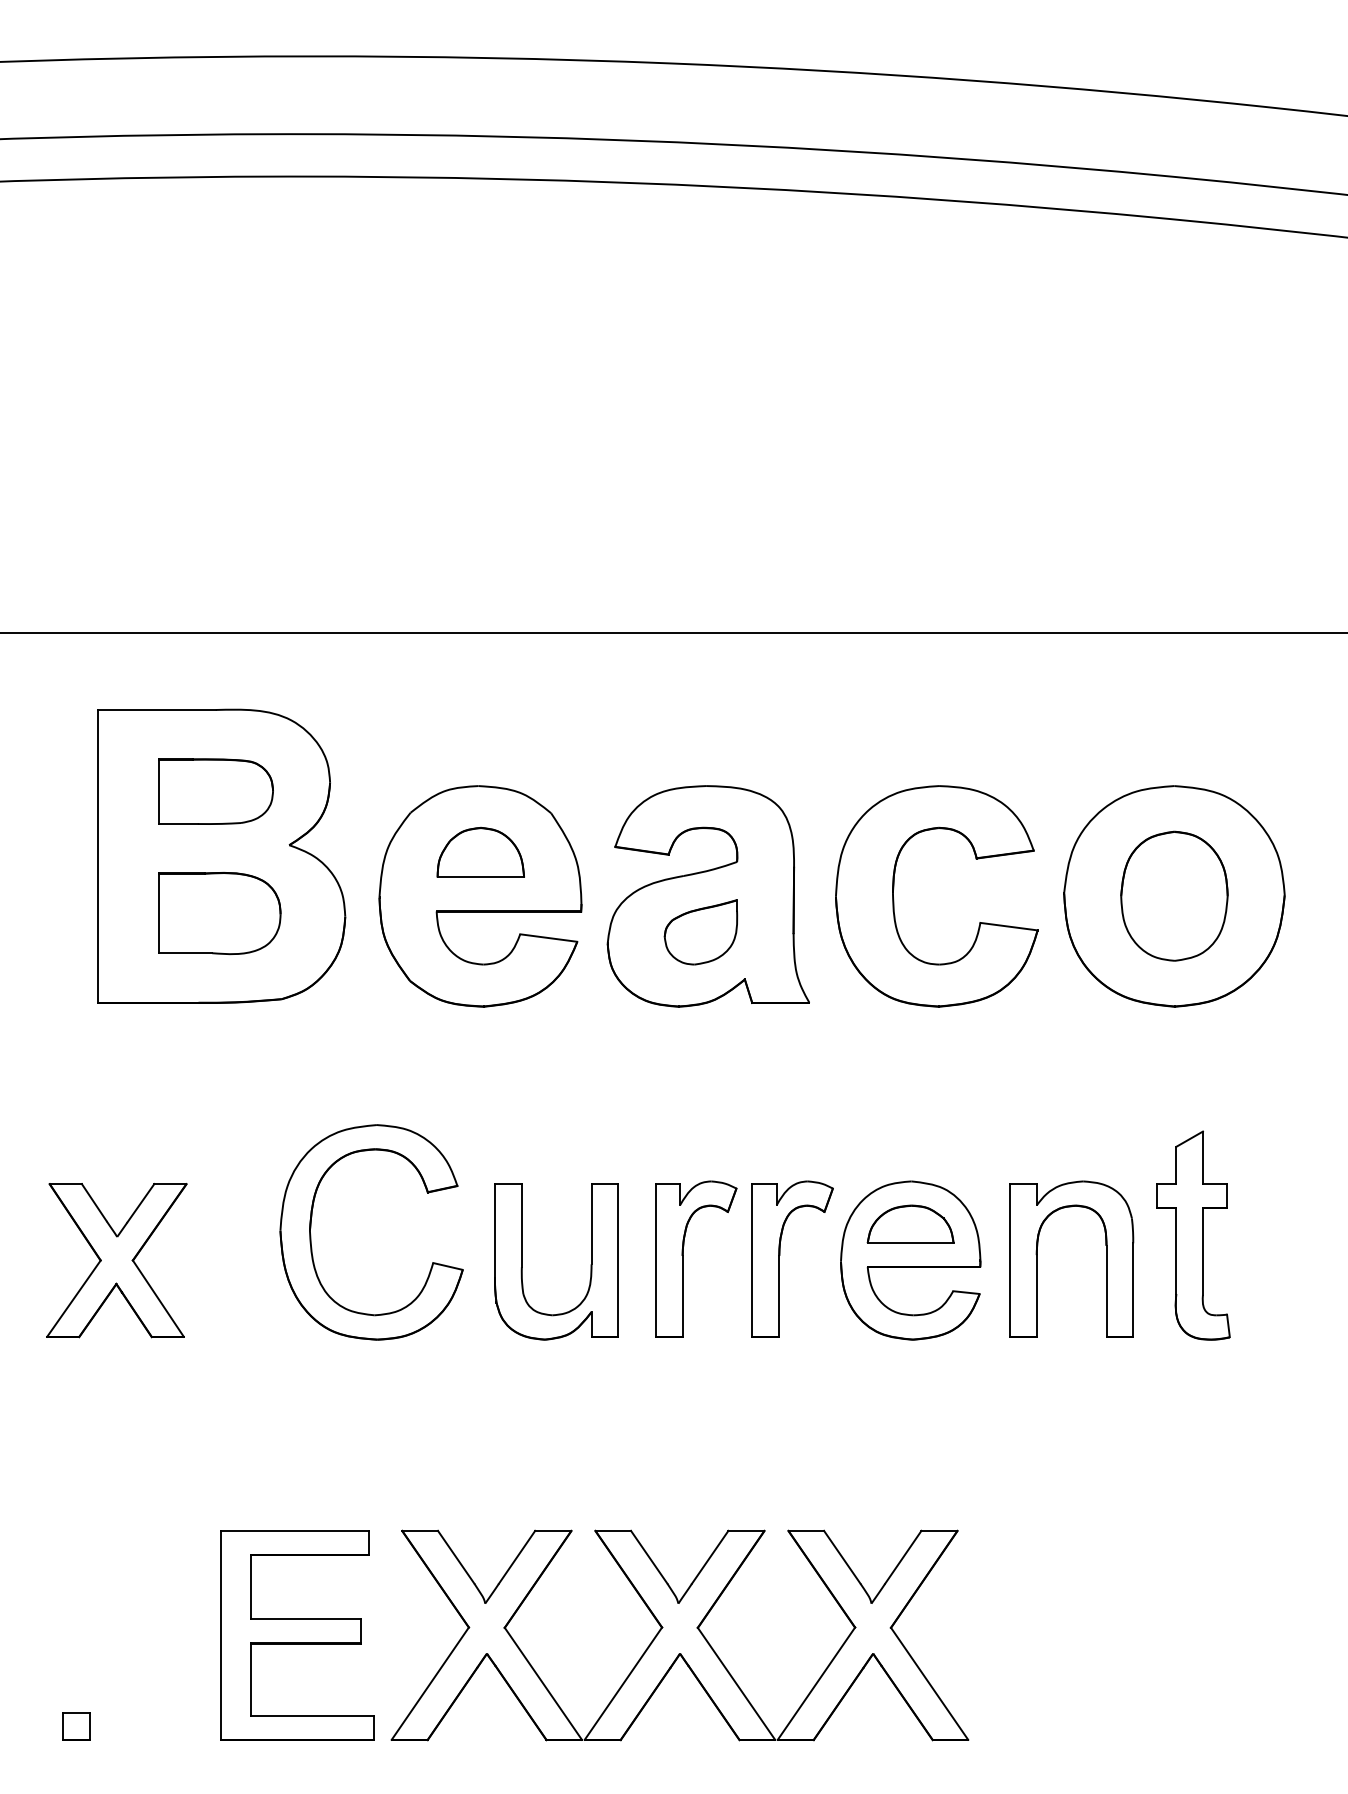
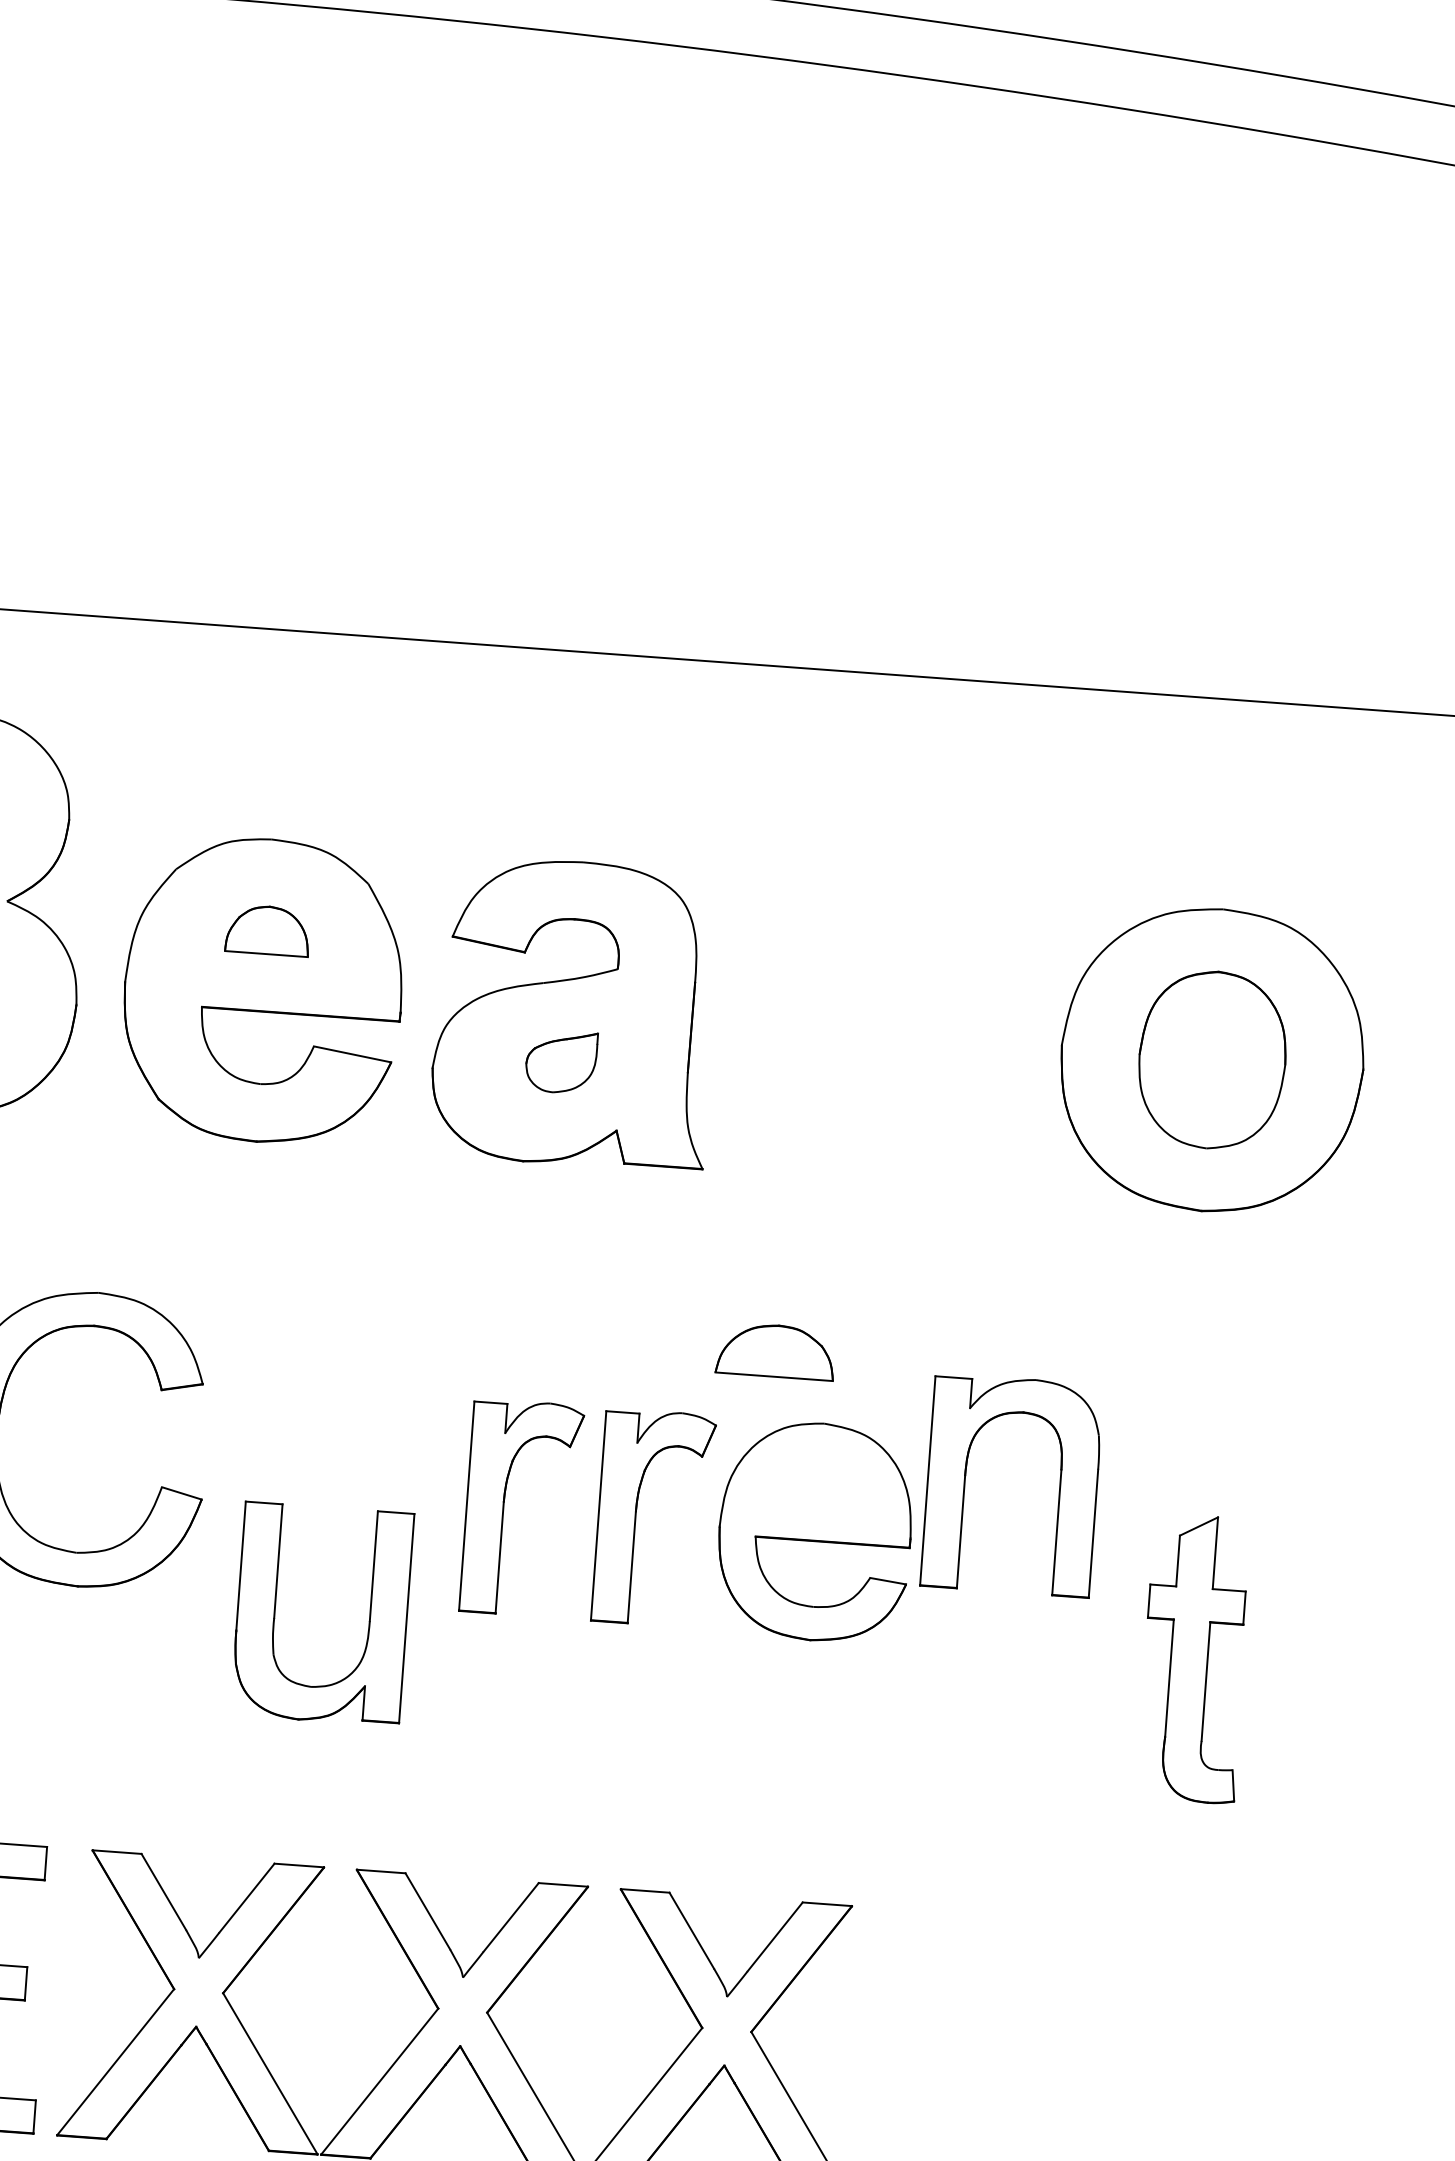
part: (480, 851) -> (267, 929), size x0.7
part: (894, 899) -> (829, 1036), removed
part: (700, 932) -> (560, 1062), size x0.7
part: (910, 1223) -> (775, 1350), moved
part: (1193, 1235) -> (1194, 1658), moved
part: (1037, 1258) -> (965, 1480), moved
part: (522, 1261) -> (275, 1610), moved

